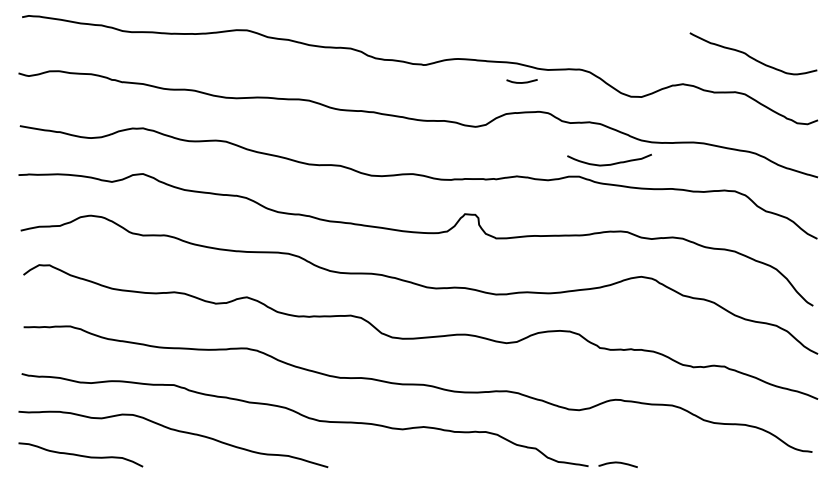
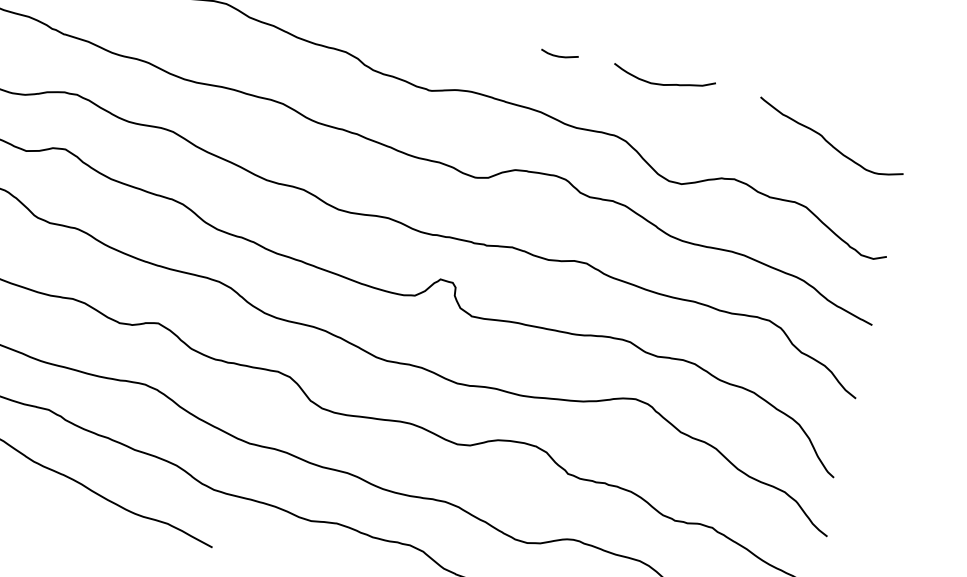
curve: (751, 56) -> (828, 140), moved
curve: (521, 82) -> (558, 56), moved
curve: (610, 163) -> (664, 83), moved

